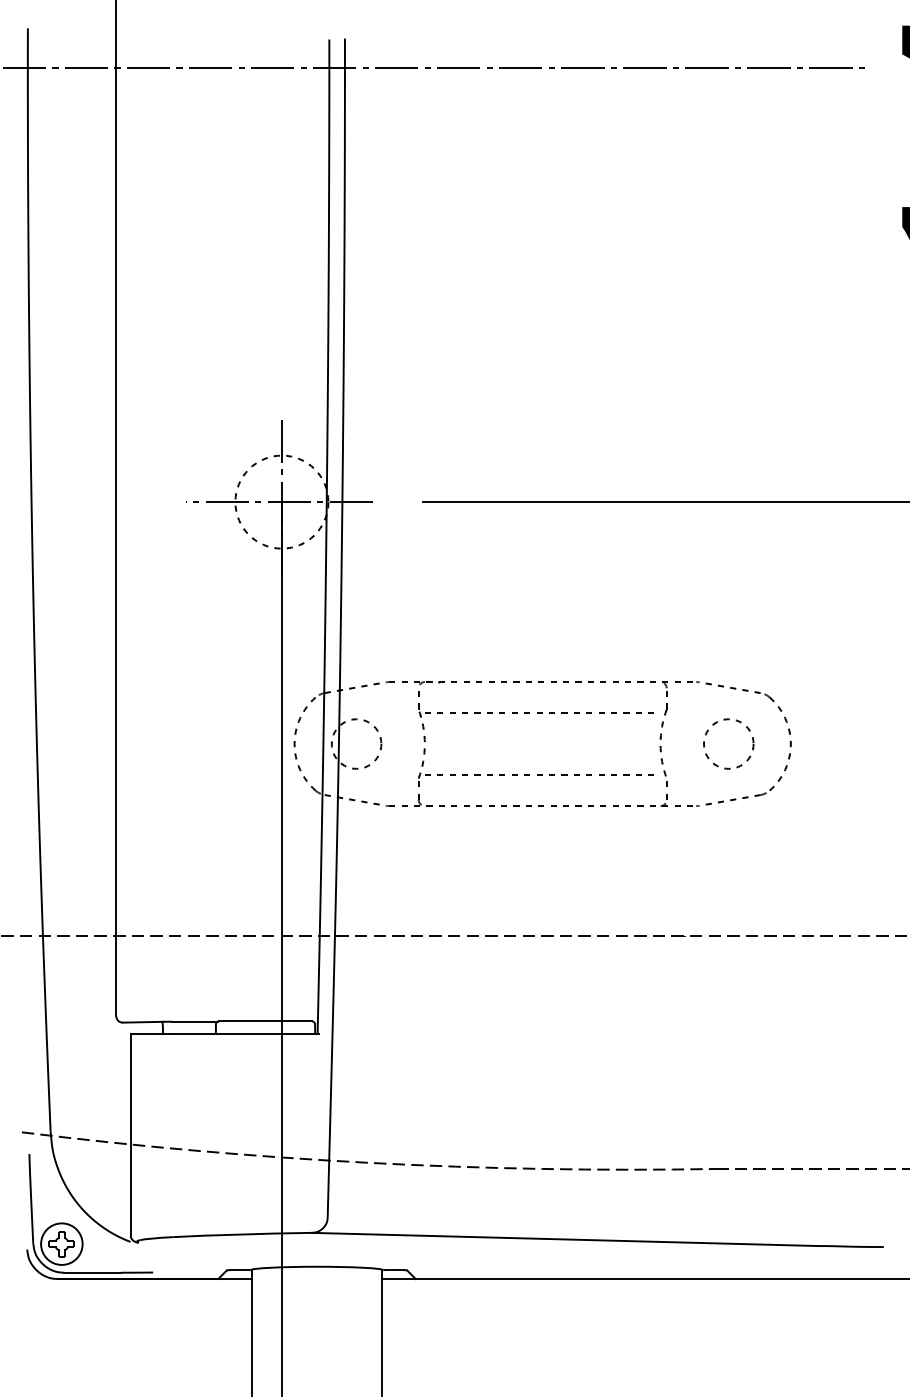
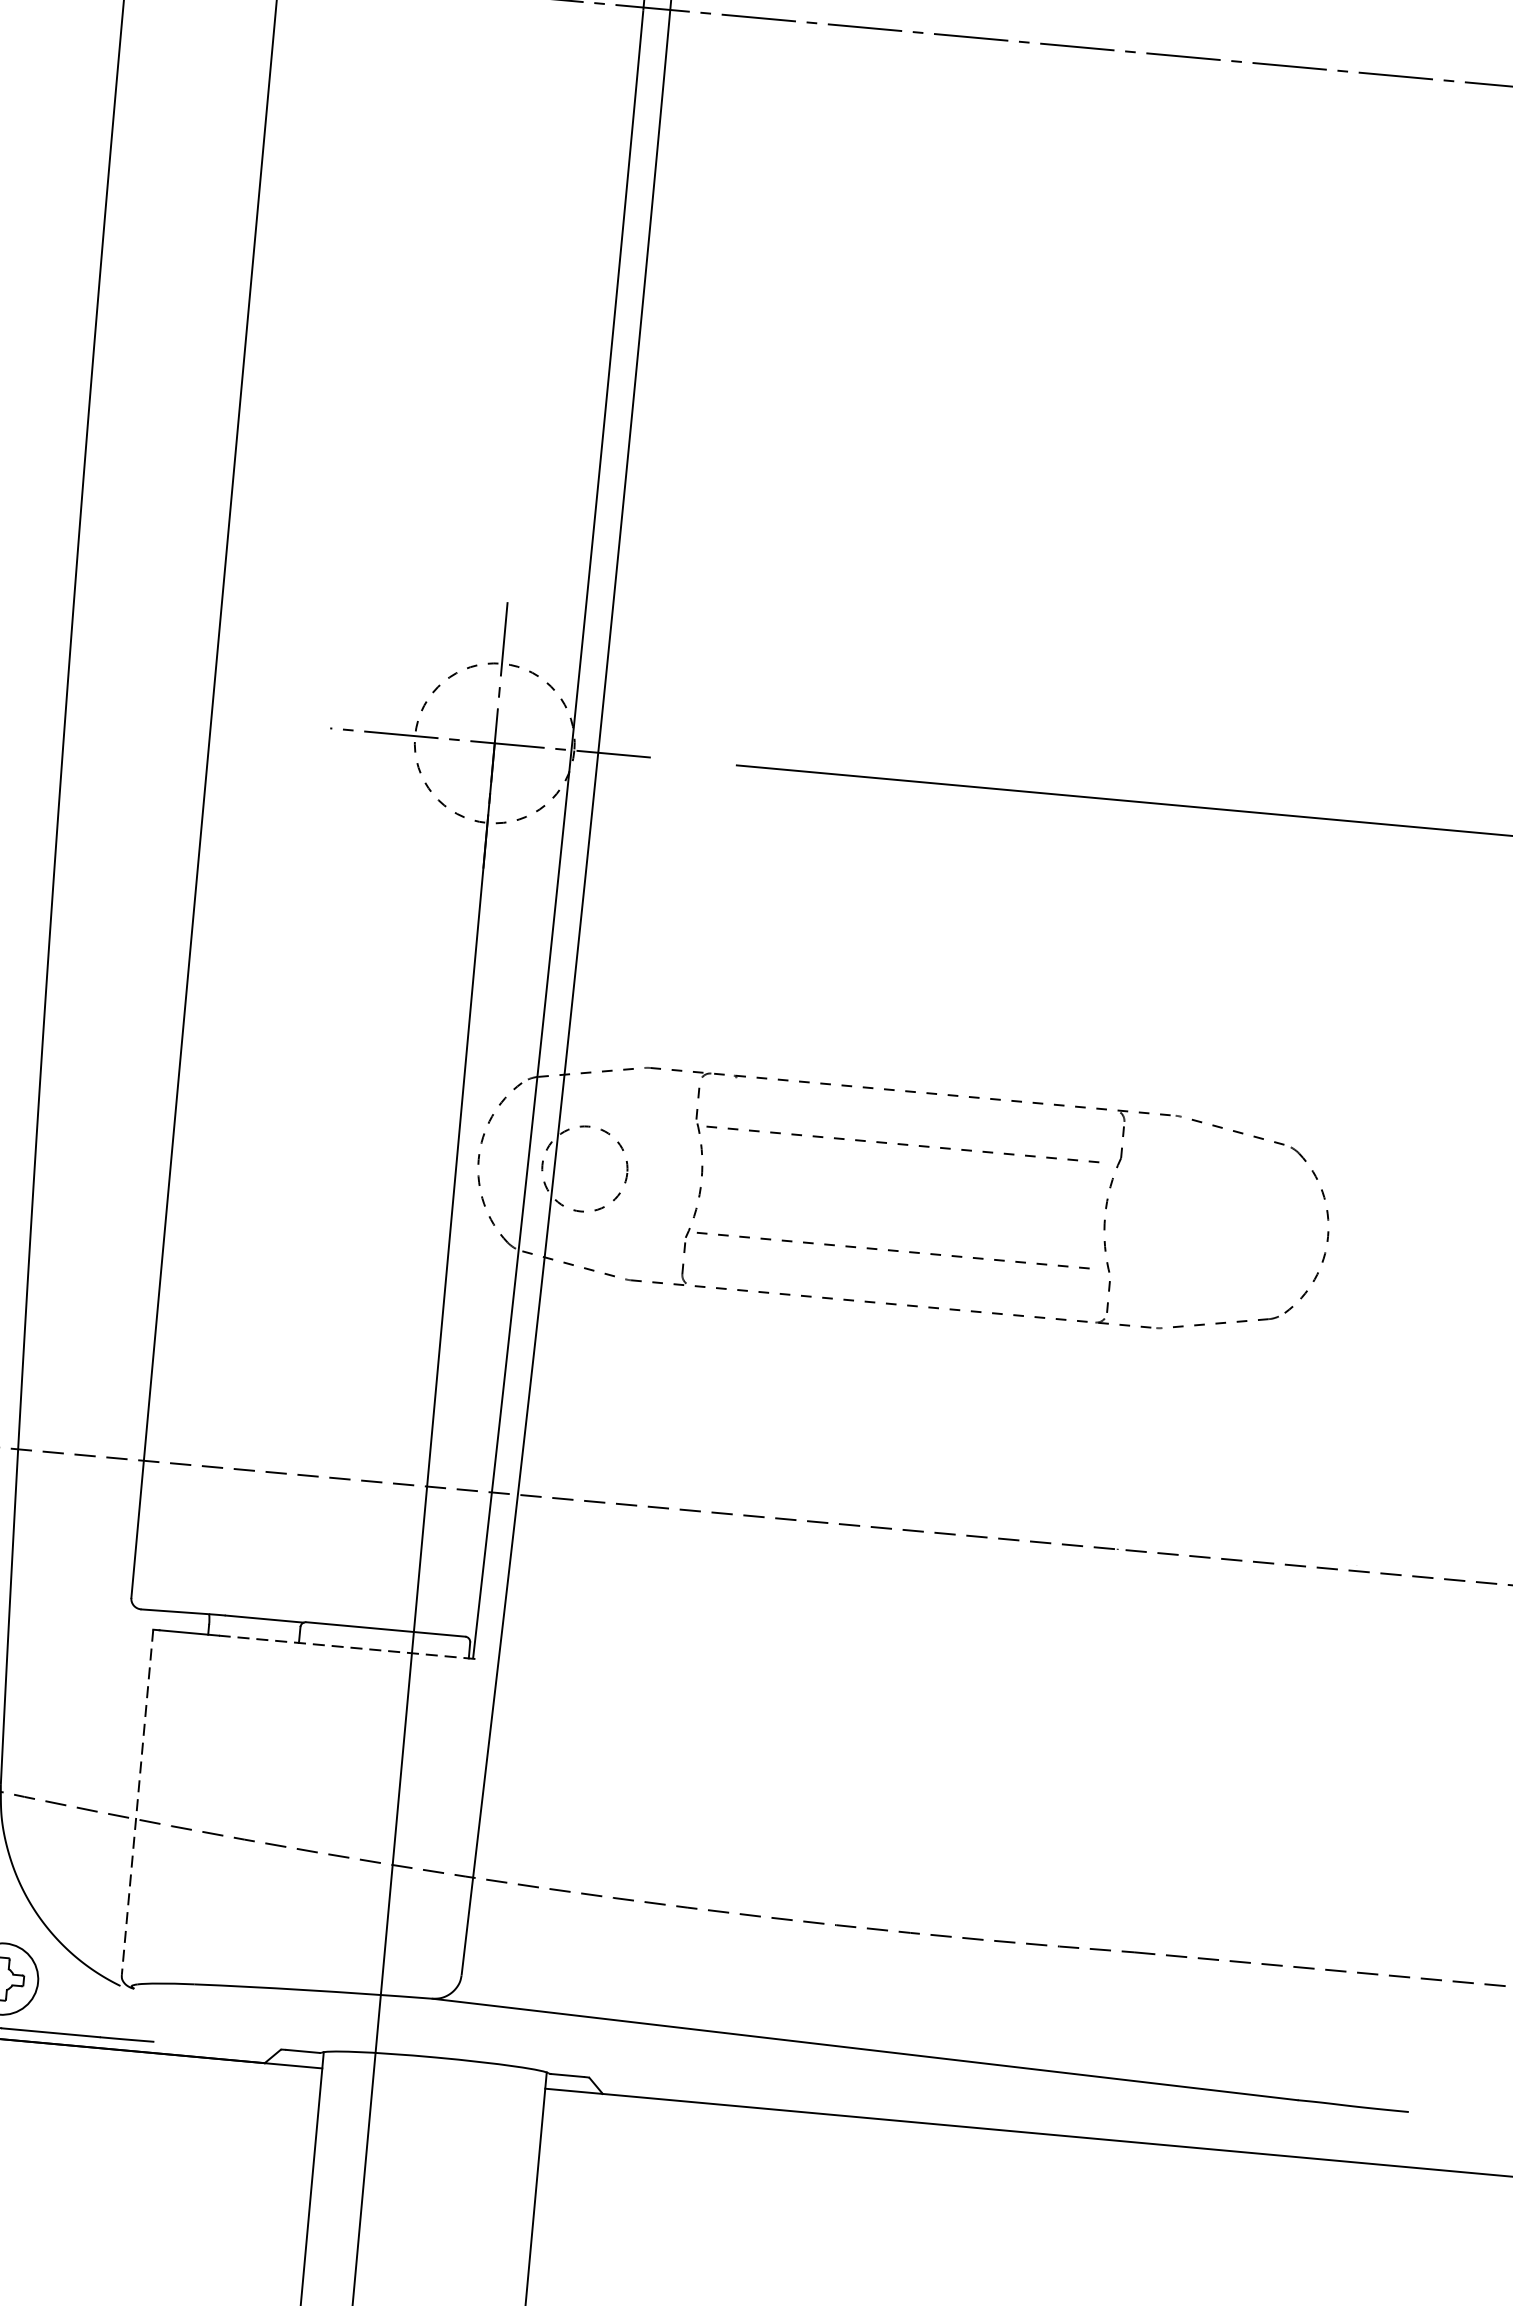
circle: (728, 743) -> (1221, 1226), removed
line: (244, 1033) -> (347, 1646), solid -> dashed
line: (130, 1134) -> (137, 1802), solid -> dashed

